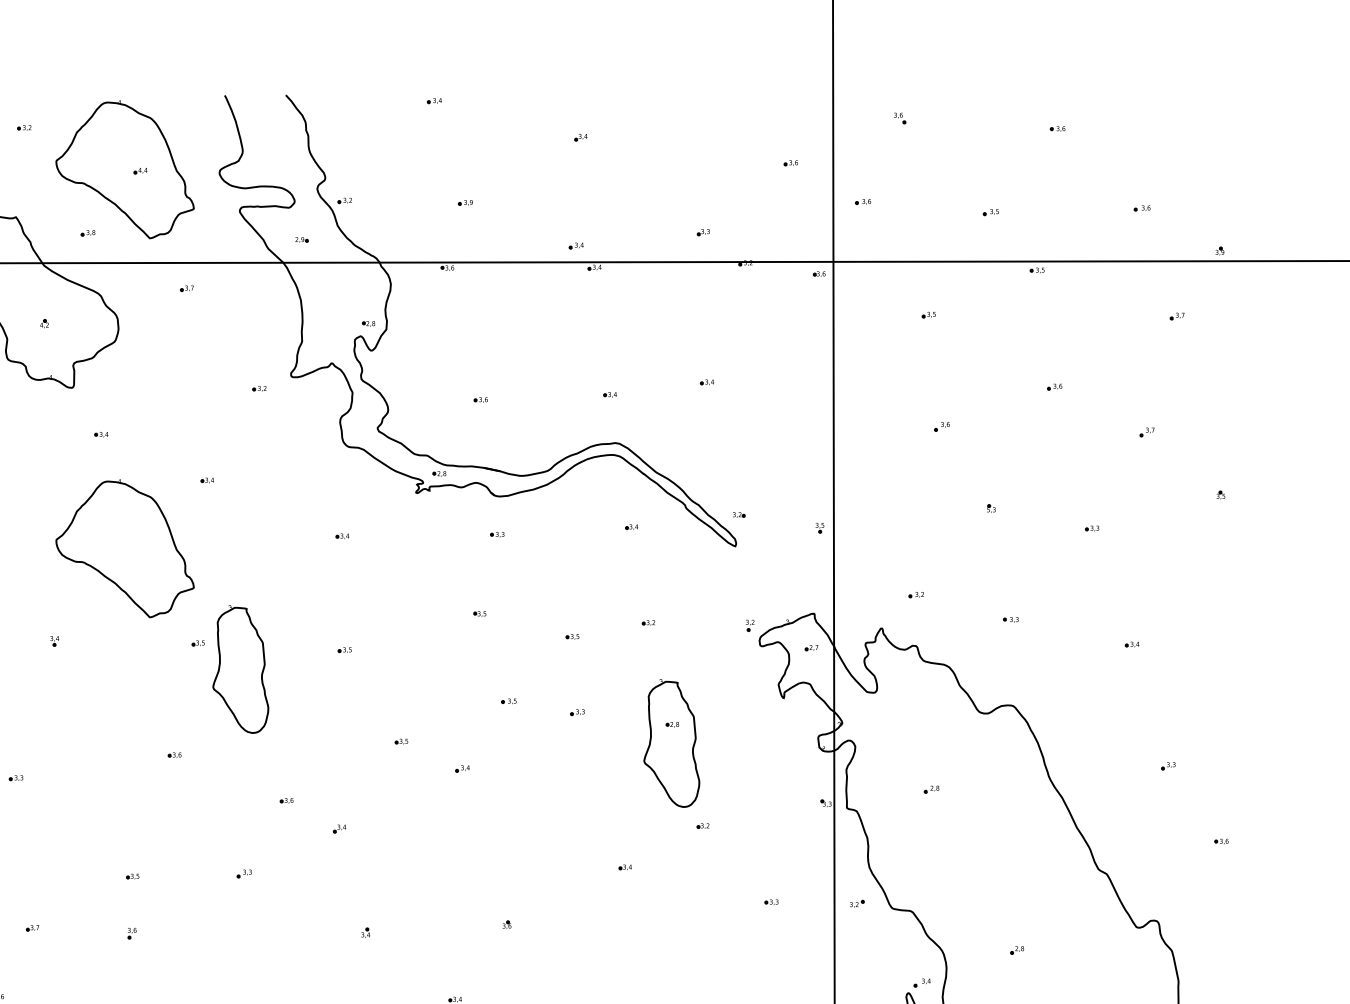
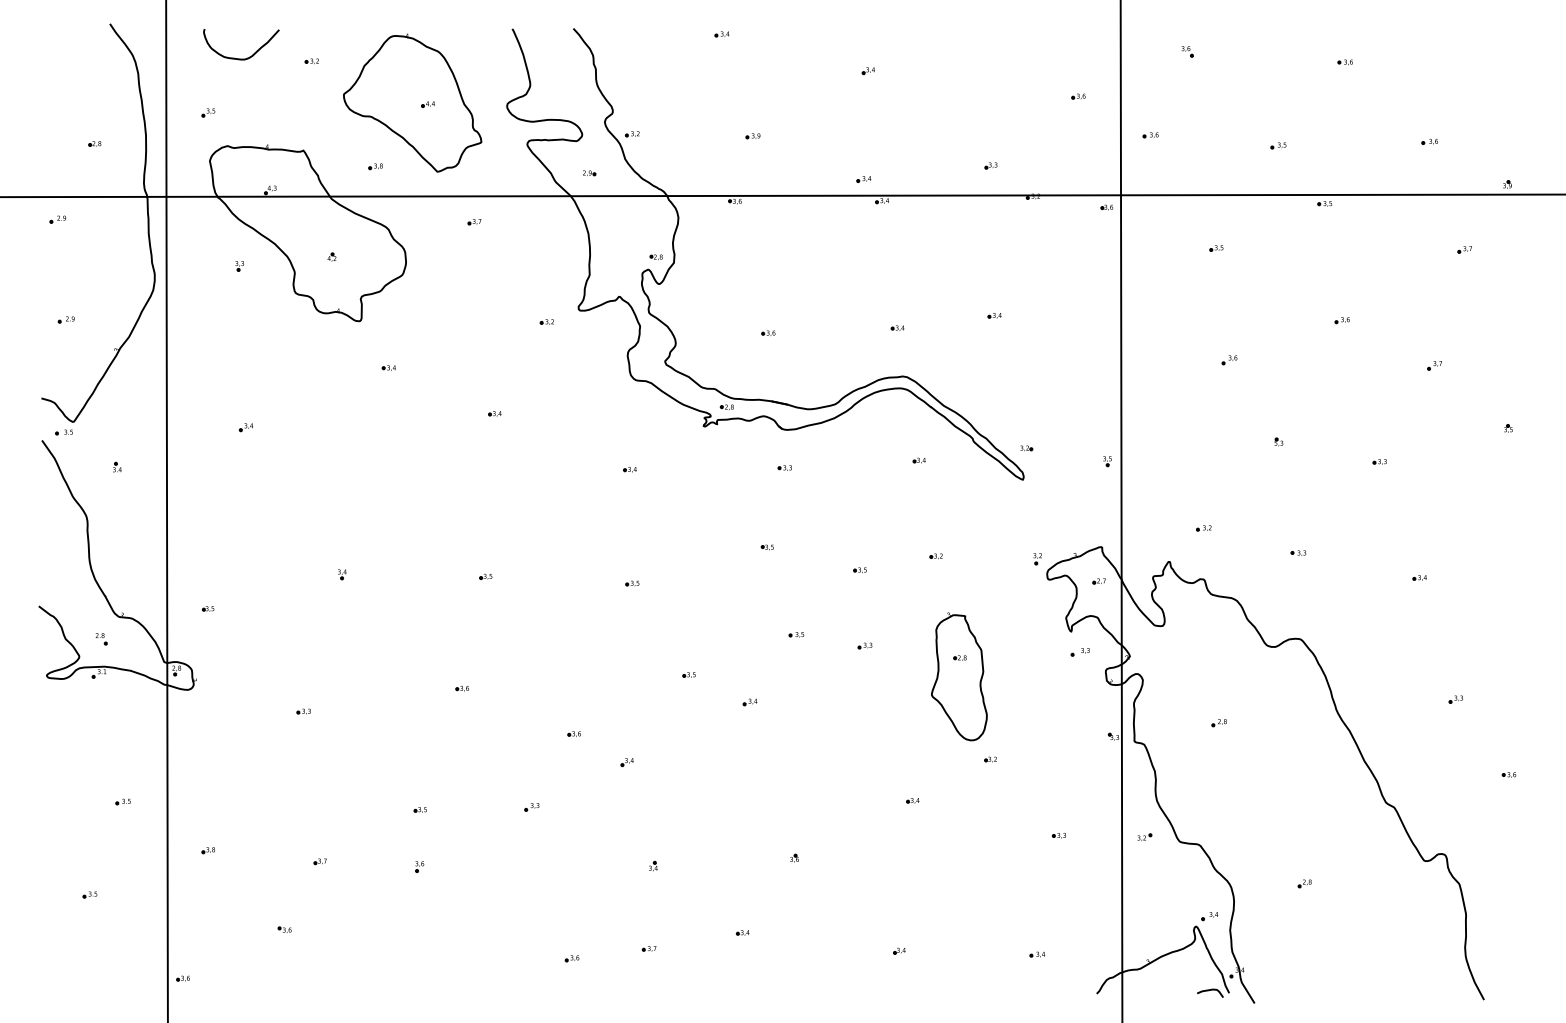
part: (124, 548) -> (412, 481), removed
part: (240, 669) -> (528, 602), removed
part: (791, 719) -> (1079, 652), added

